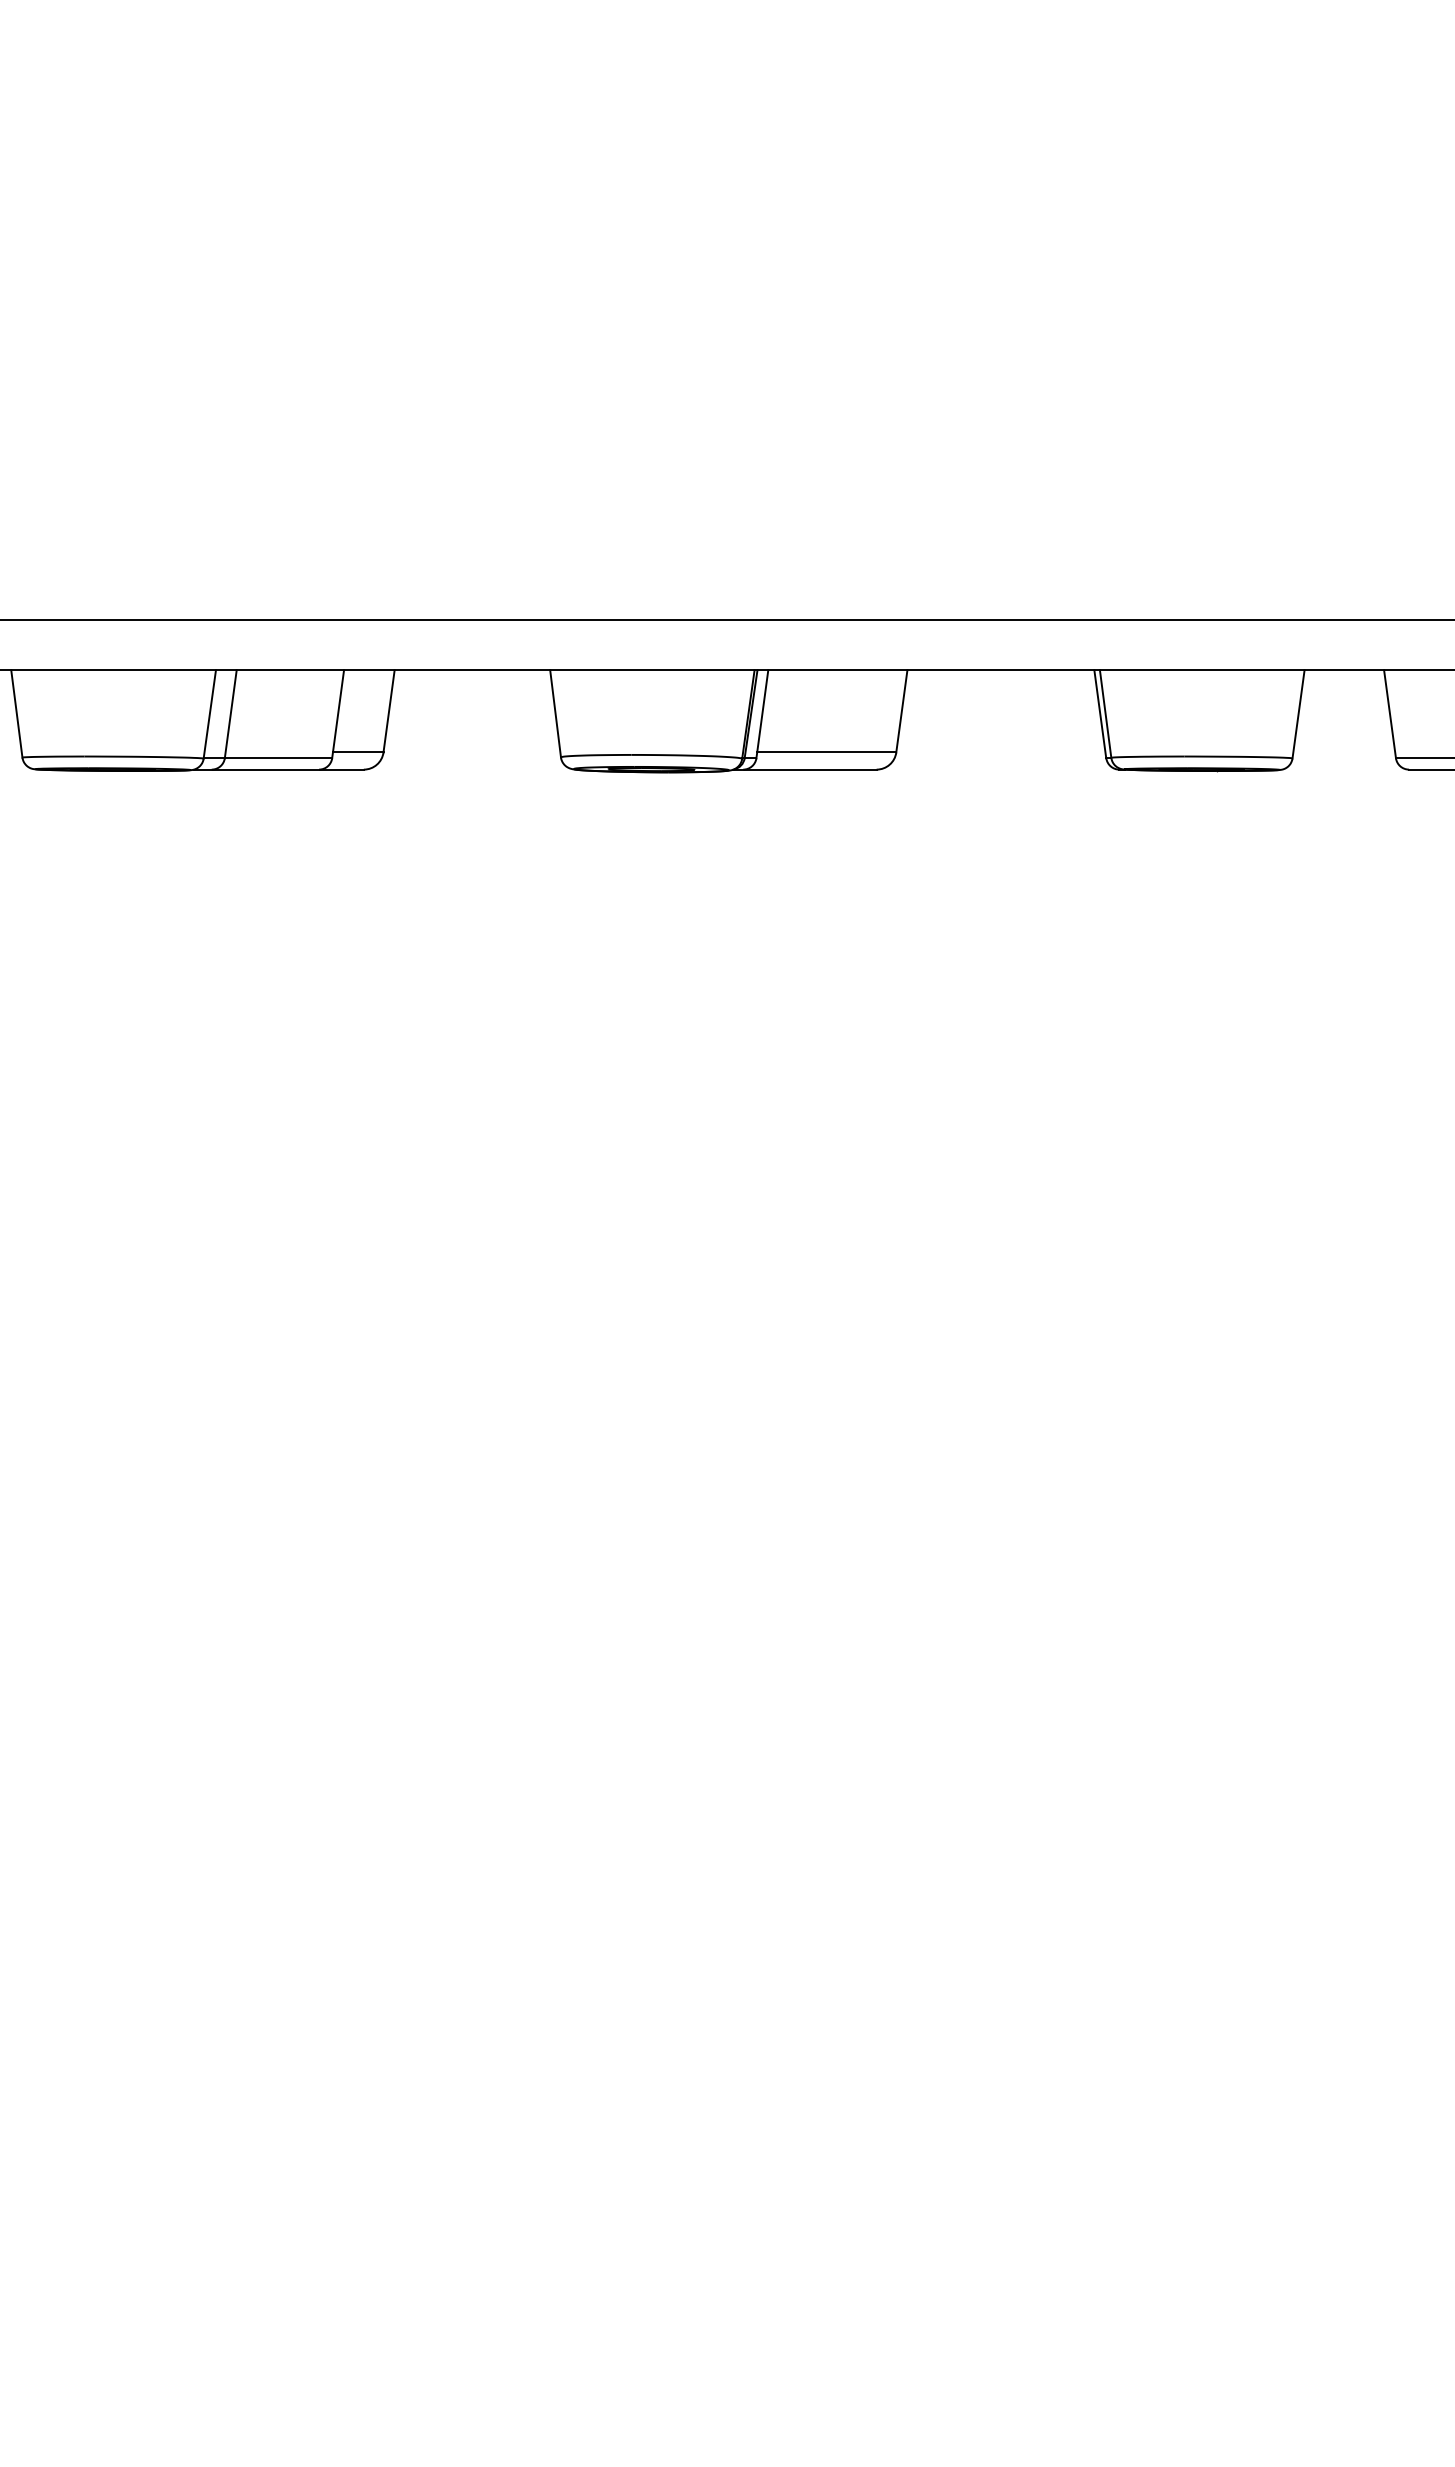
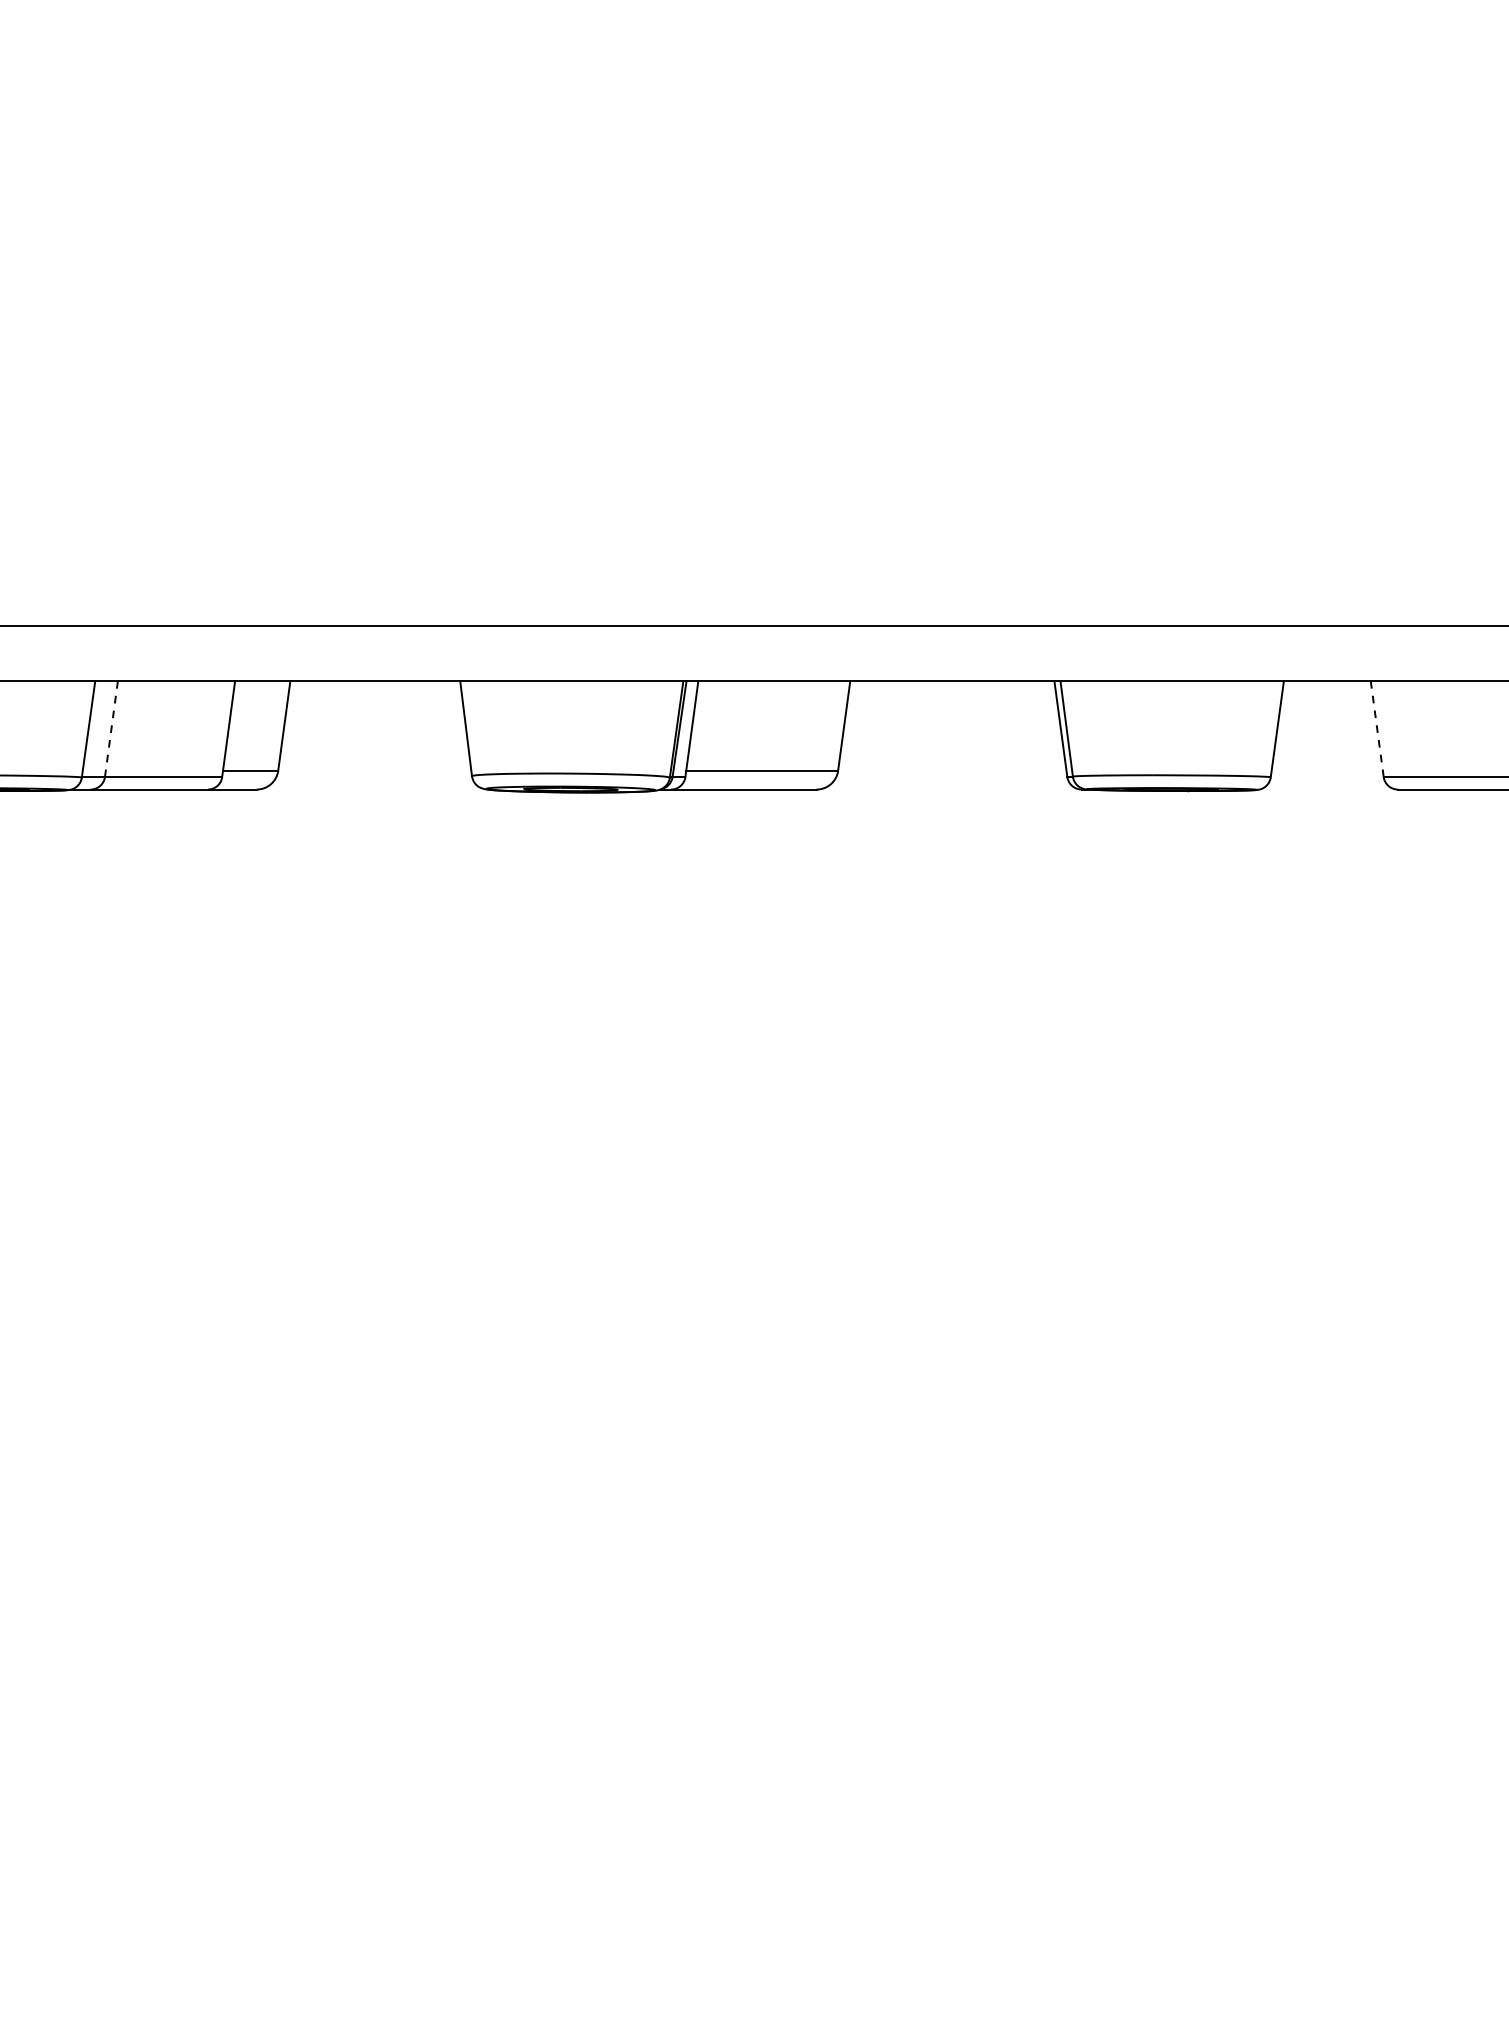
line: (1389, 713) -> (1376, 728), solid -> dashed
line: (230, 714) -> (111, 729), solid -> dashed

